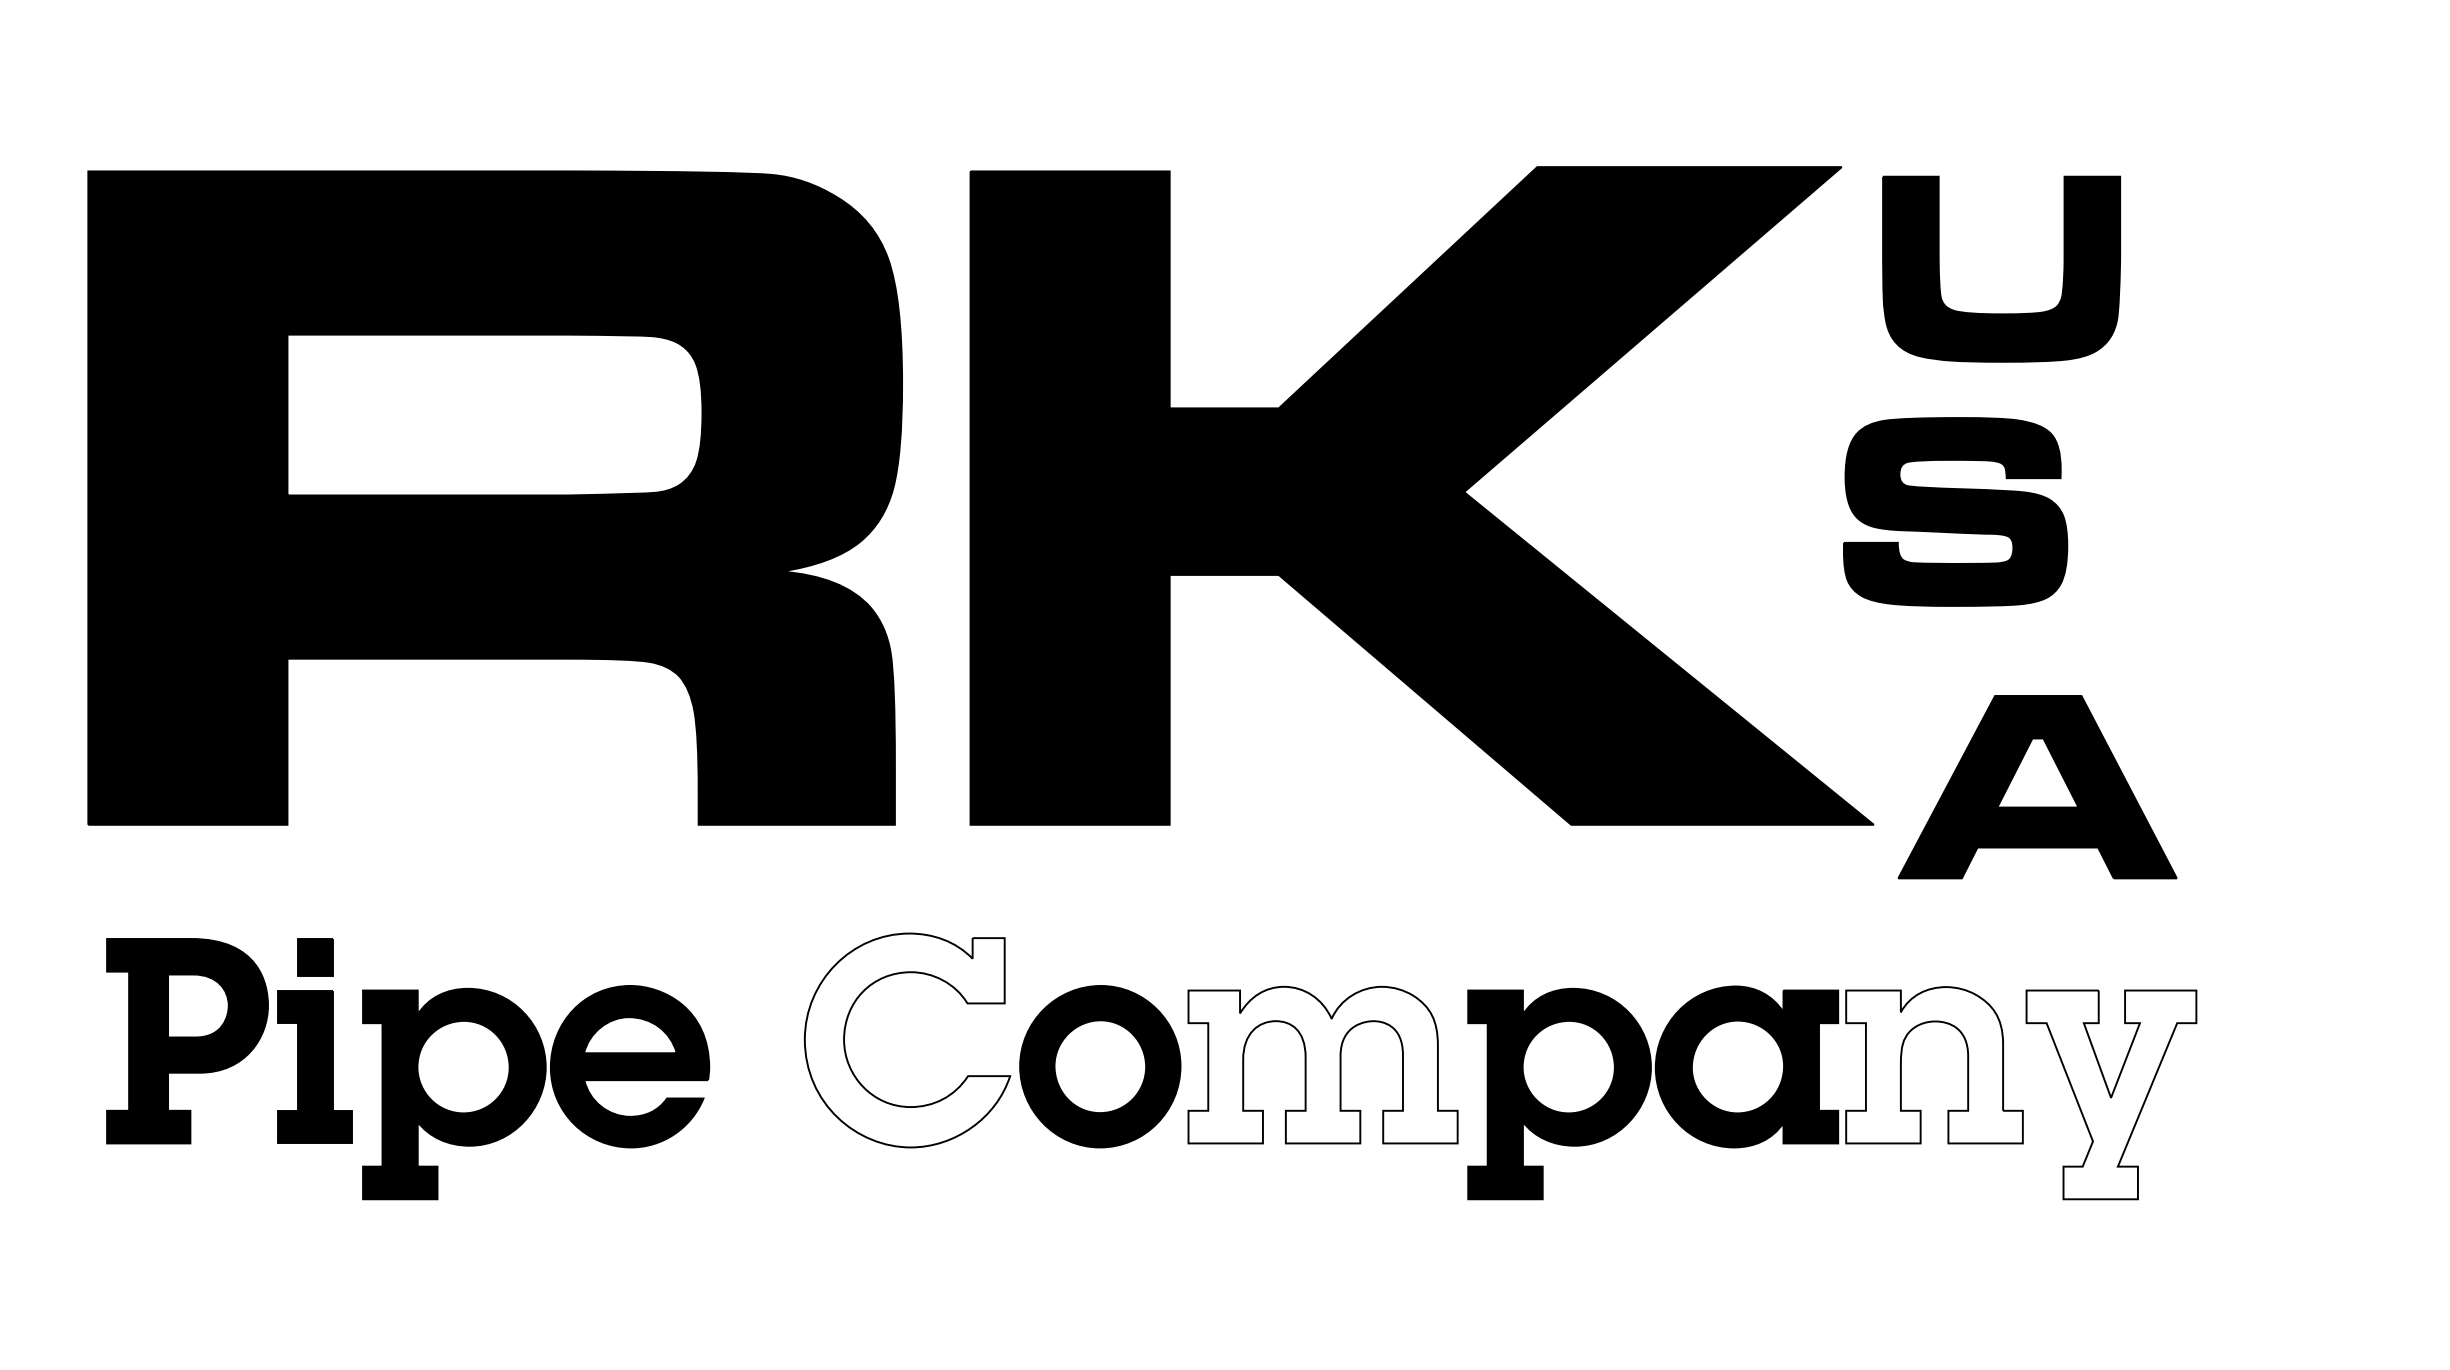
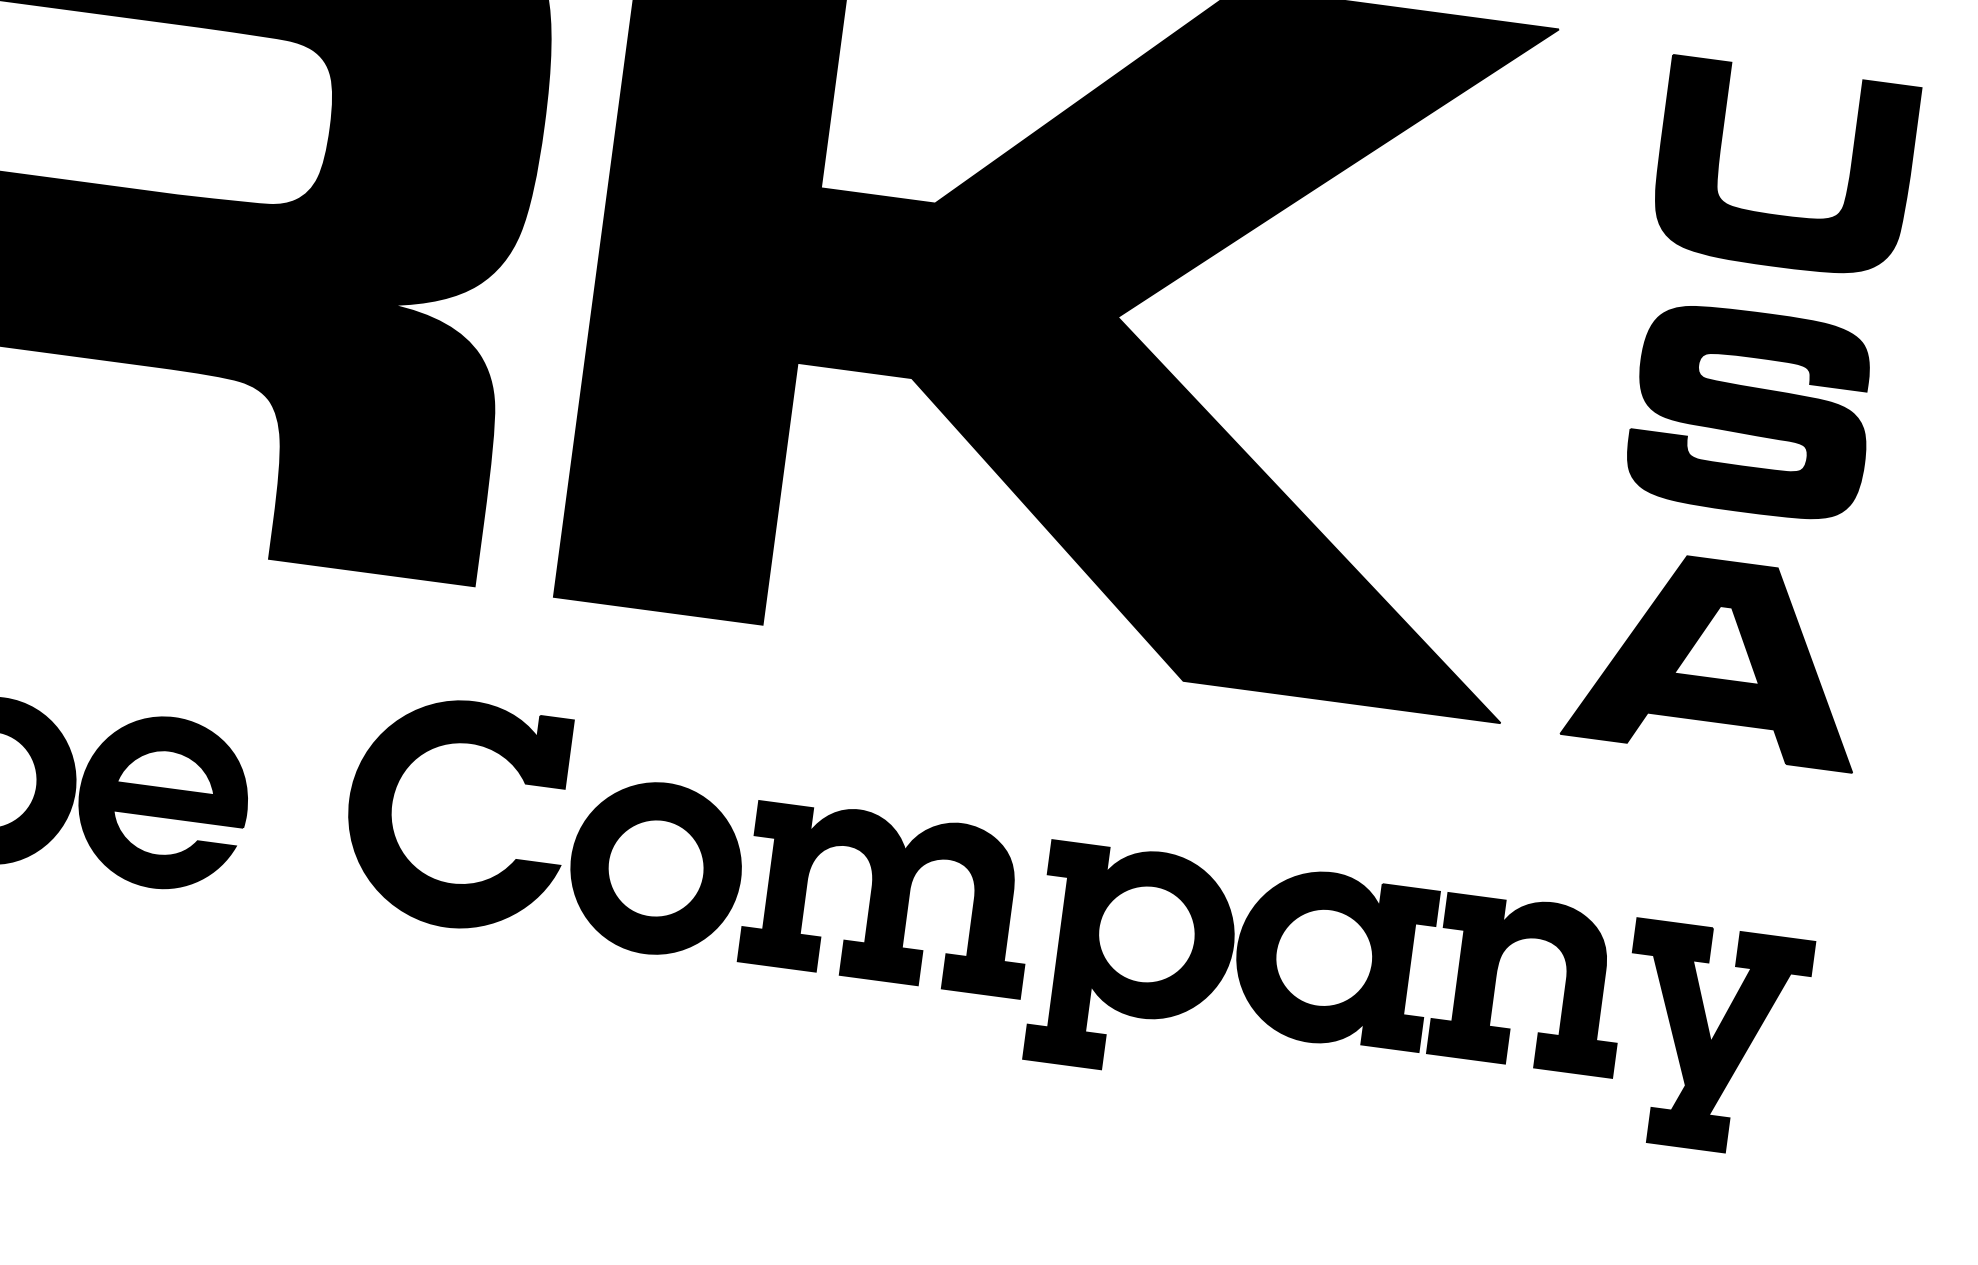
part: (2001, 313) -> (1778, 214), moved
part: (1955, 511) -> (1751, 411), moved
part: (2037, 787) -> (1718, 658), moved
fill: (907, 1040) -> (457, 814), added
fill: (1322, 1064) -> (889, 897), added
fill: (1934, 1065) -> (1530, 983), added
fill: (2111, 1094) -> (1711, 1038), added

